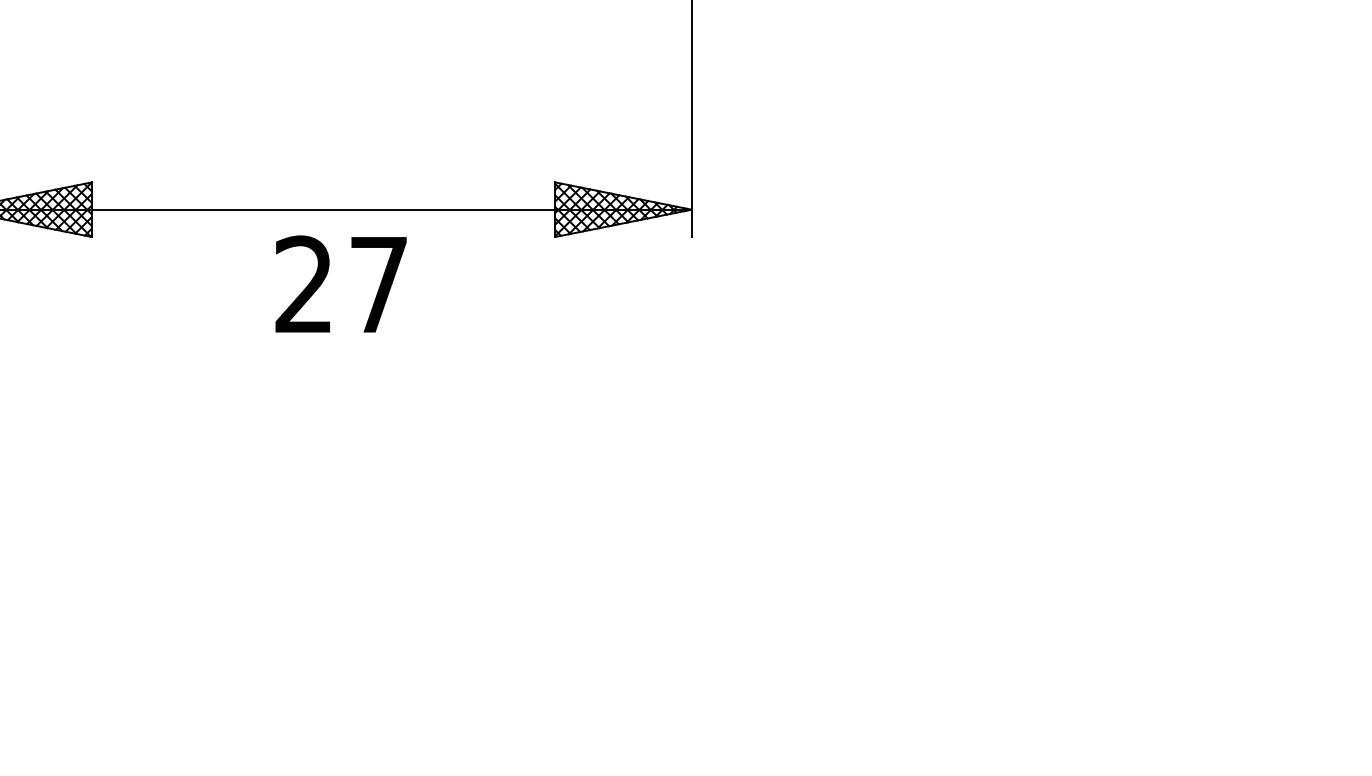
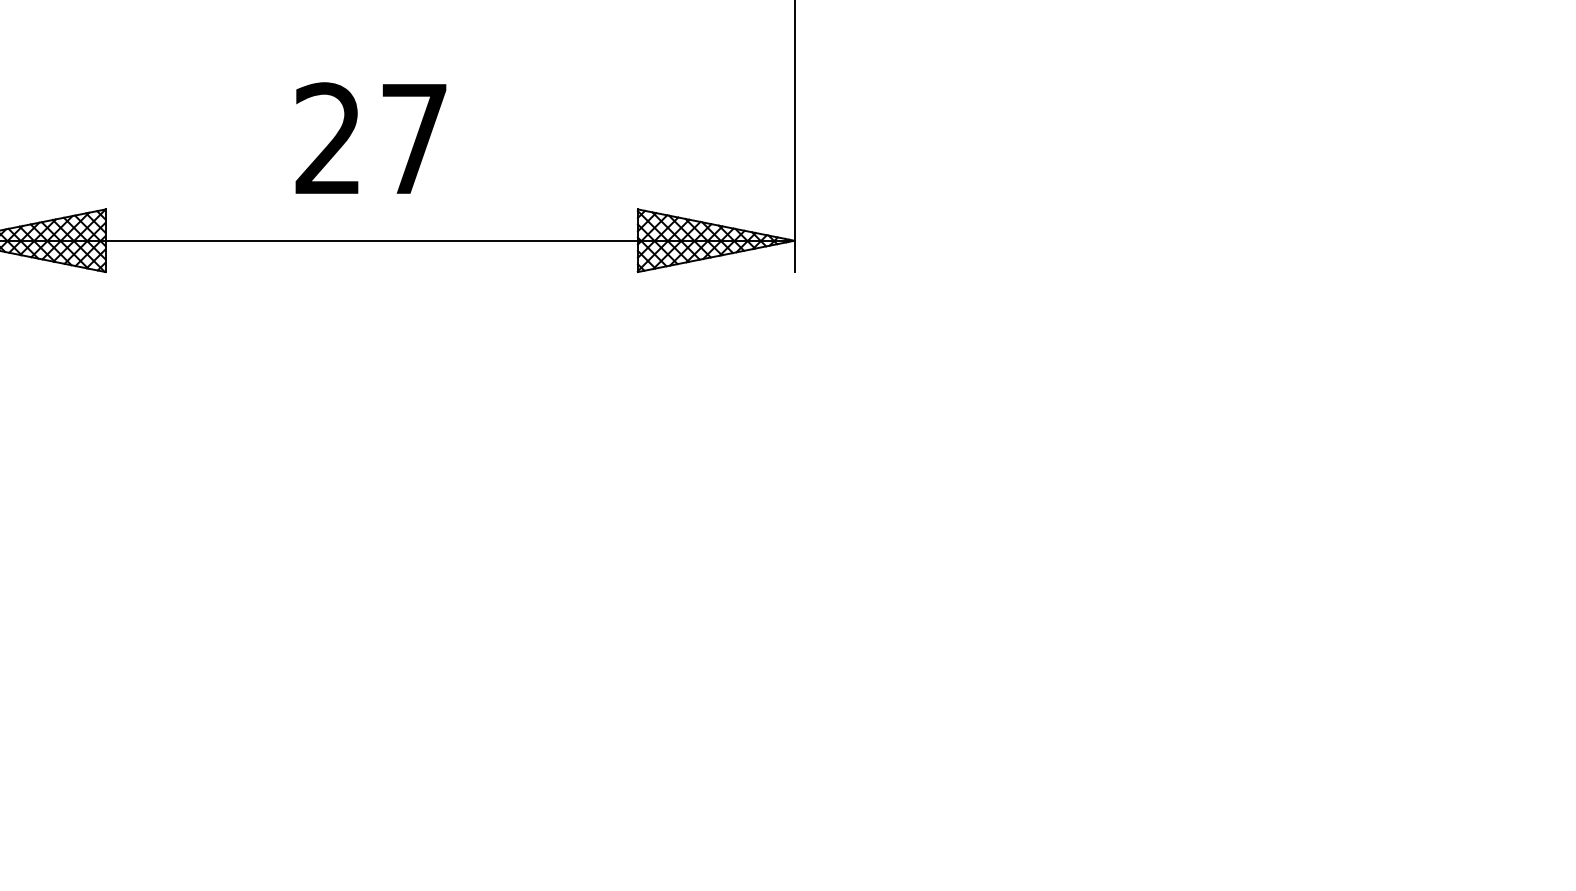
text: (340, 283) -> (370, 137), moved

